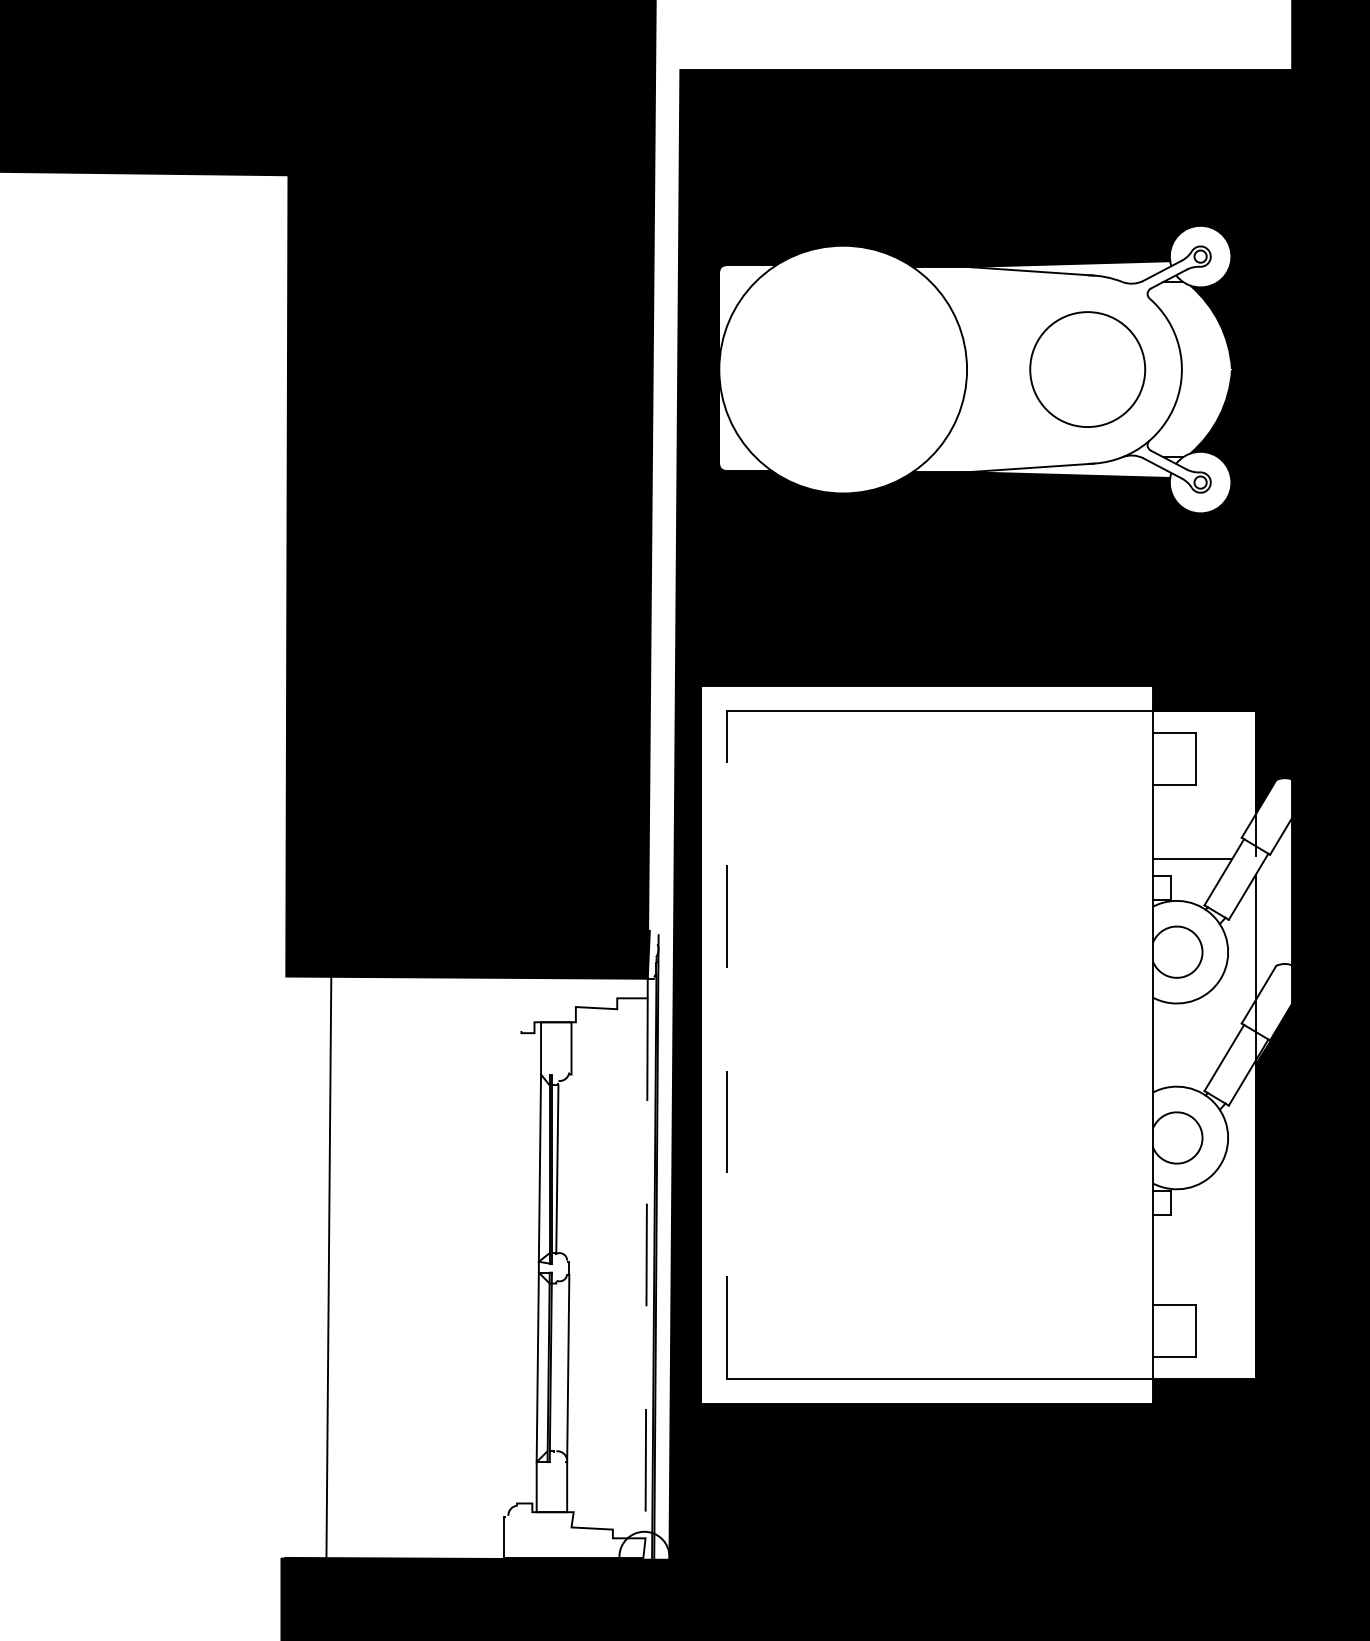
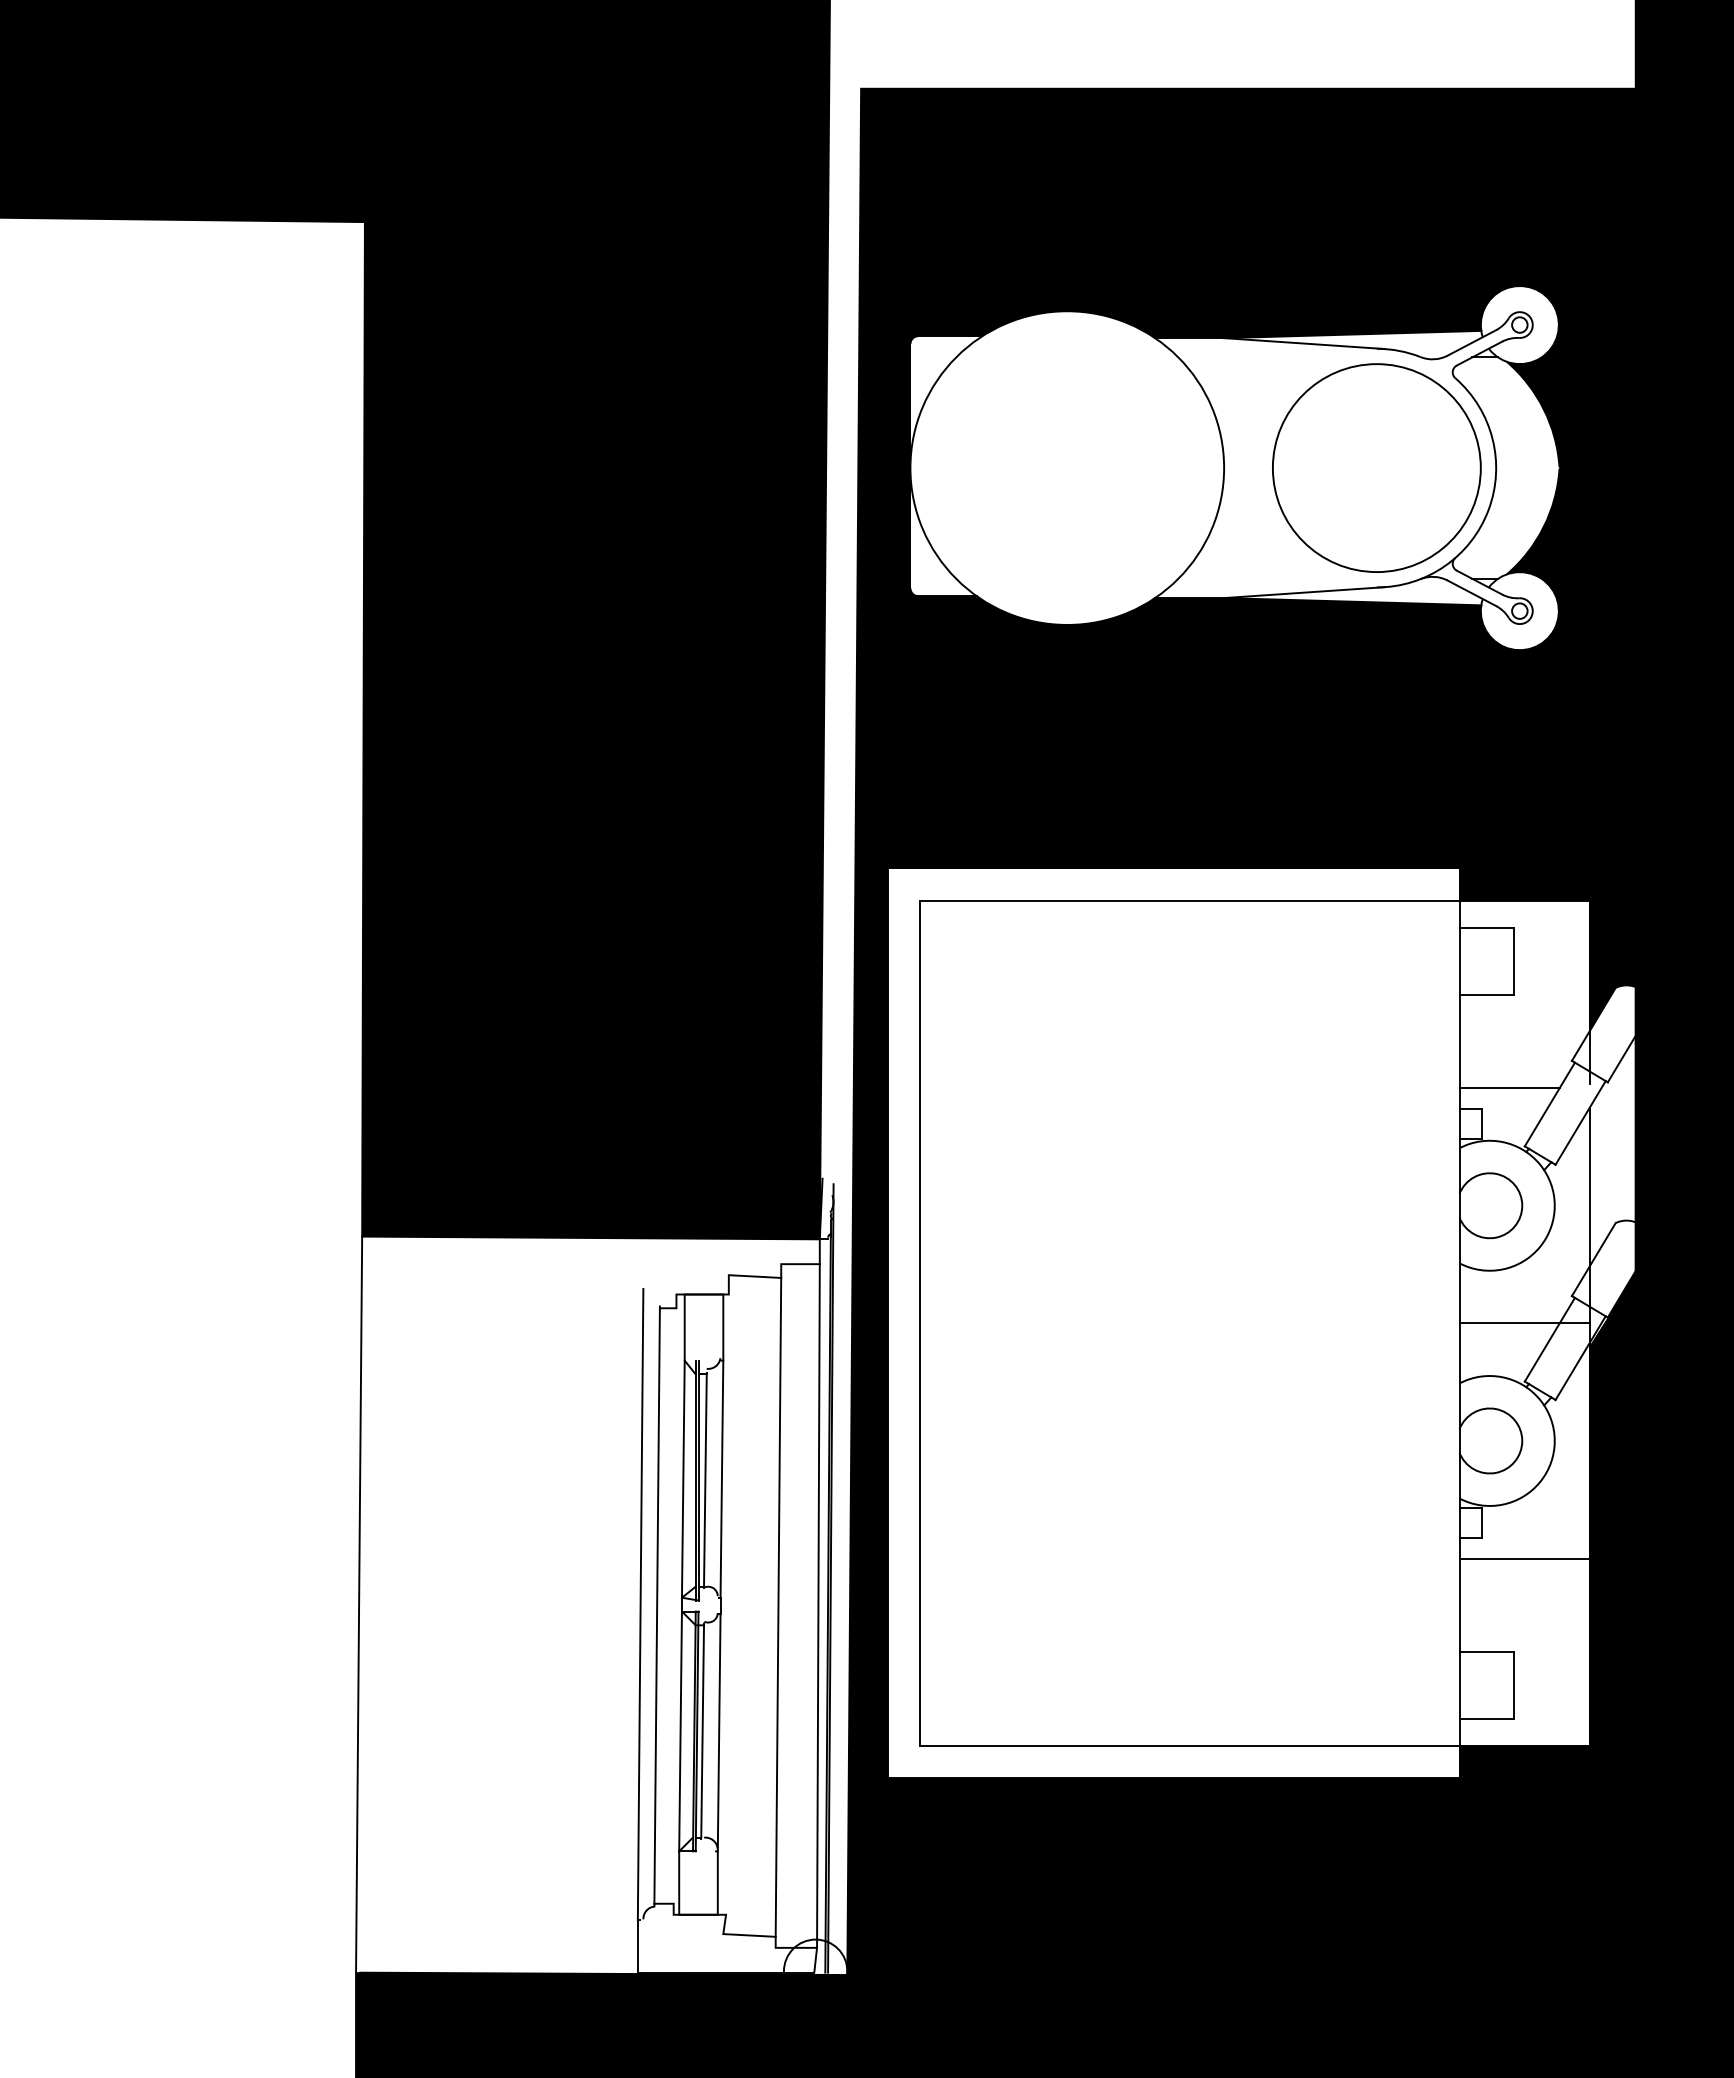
circle: (1087, 369) -> (1376, 467), size x1.43
line: (727, 1044) -> (920, 1322), dashed -> solid
line: (1204, 1045) -> (1524, 1323), added
line: (570, 1167) -> (721, 1478), added
line: (1204, 1230) -> (1524, 1558), added
line: (329, 1267) -> (359, 1604), moved
line: (506, 1267) -> (640, 1604), added
line: (518, 1267) -> (656, 1605), added
line: (615, 1268) -> (778, 1606), added
line: (646, 1268) -> (818, 1606), dashed -> solid
line: (555, 1367) -> (702, 1731), added

